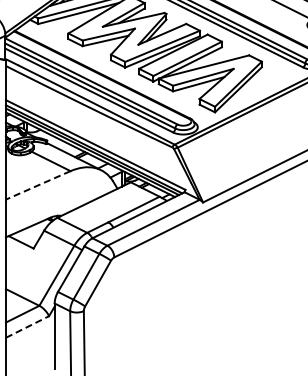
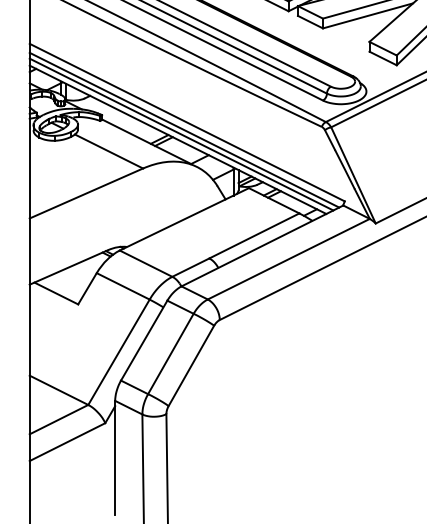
line: (37, 185) -> (85, 193), dashed -> solid
line: (27, 326) -> (67, 441), dashed -> solid

